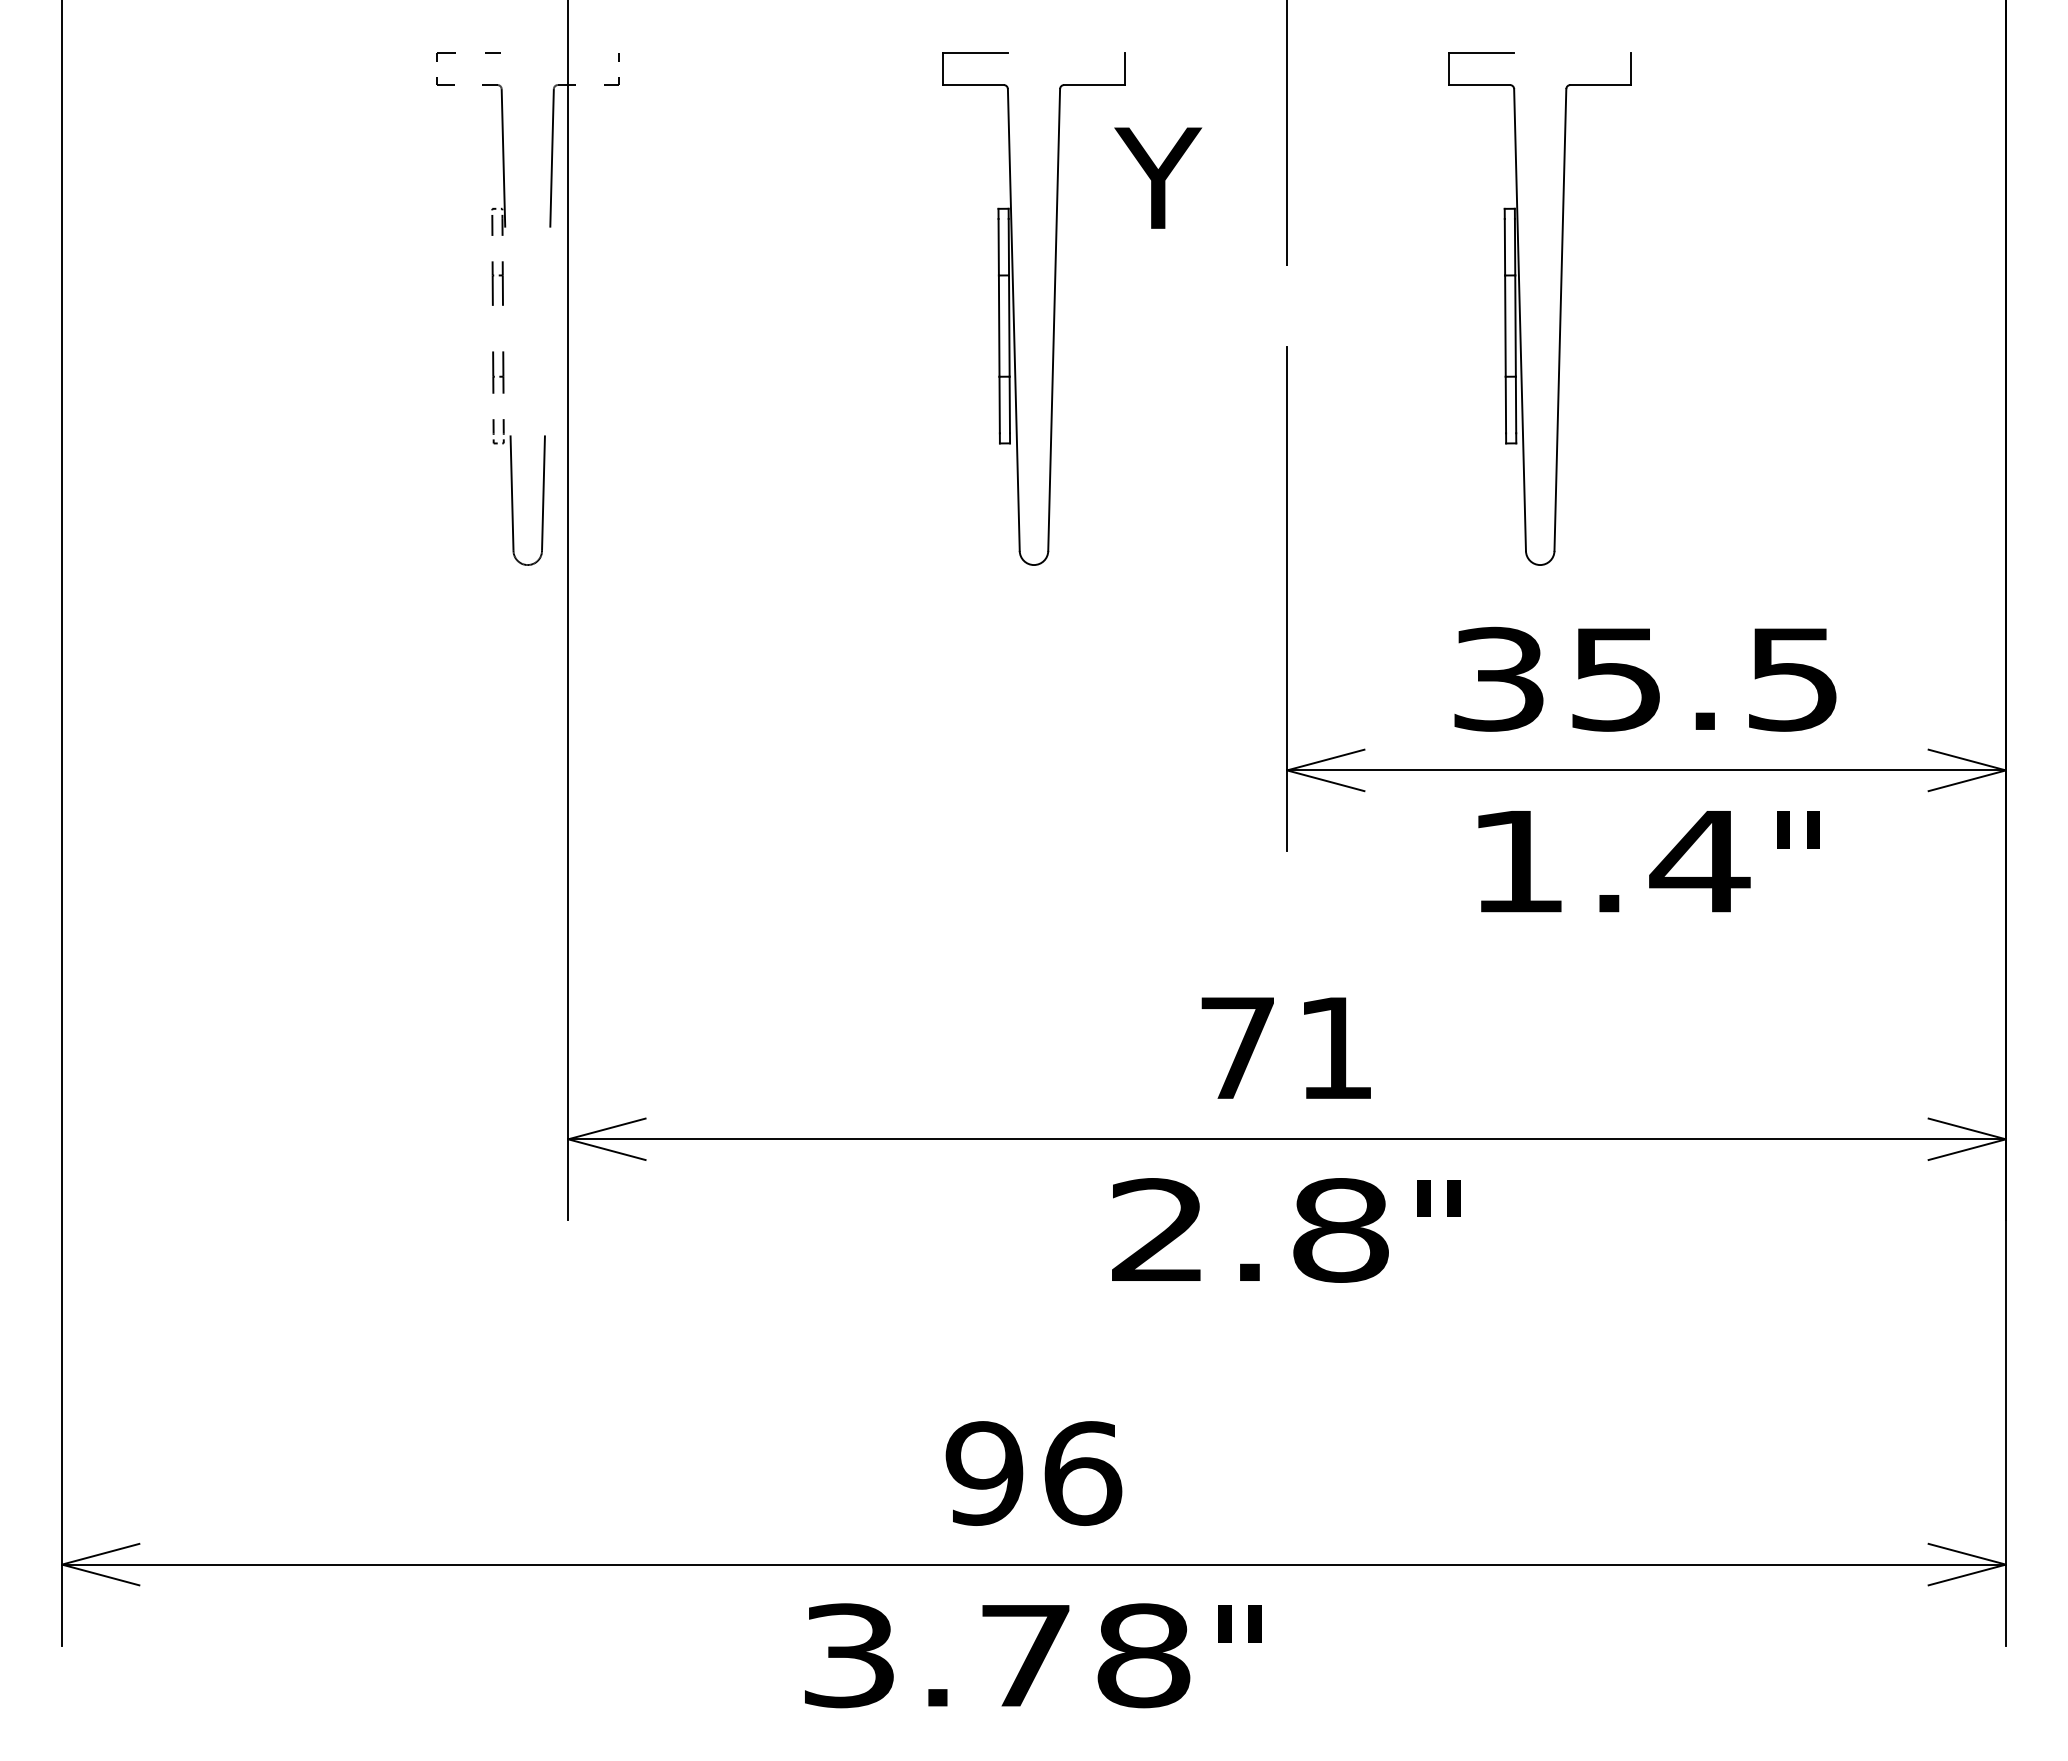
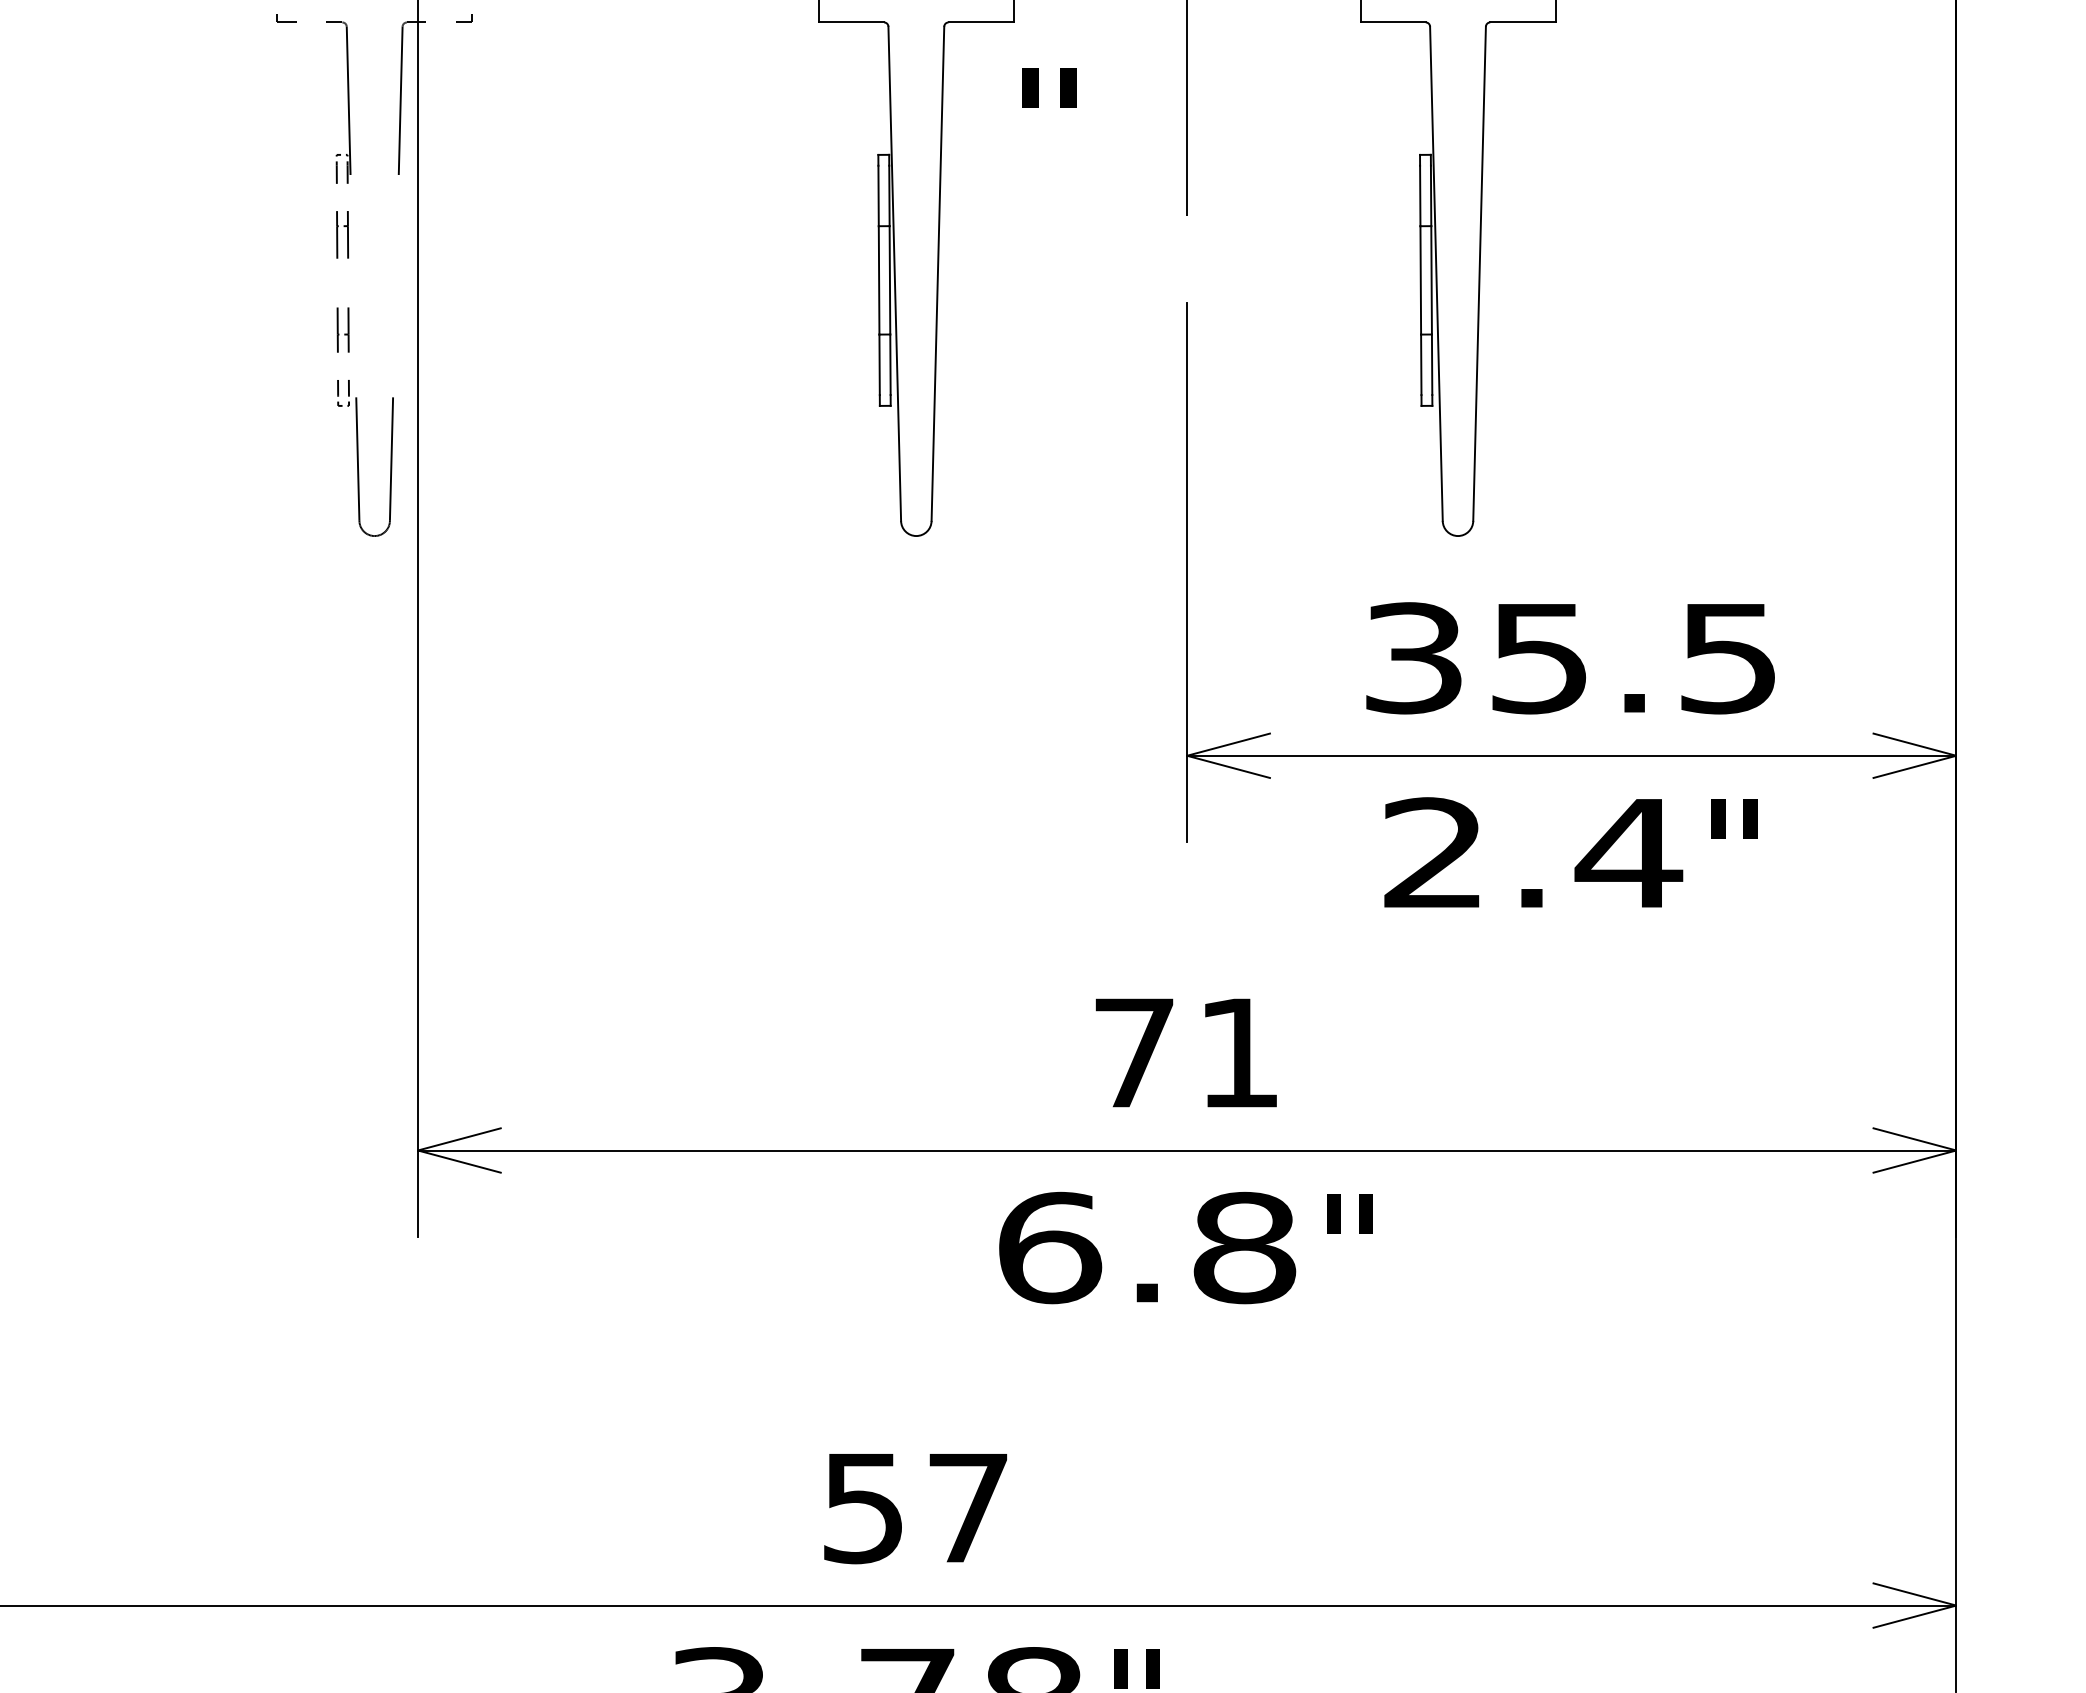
text: (1158, 177) -> (1049, 121), Y -> "
text: (1516, 860) -> (1432, 852), 1.4 -> 2.4
text: (1159, 1230) -> (1050, 1248), 2.8 -> 6.8
text: (1033, 1473) -> (915, 1508), 96 -> 57

